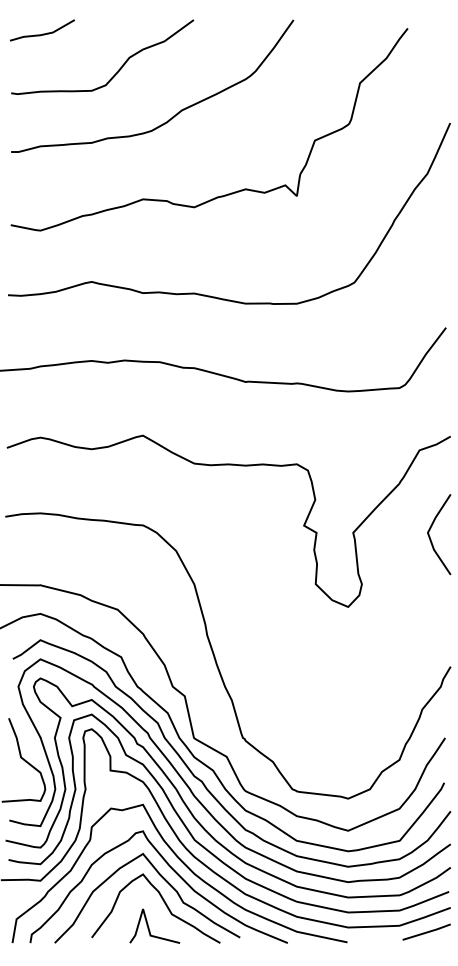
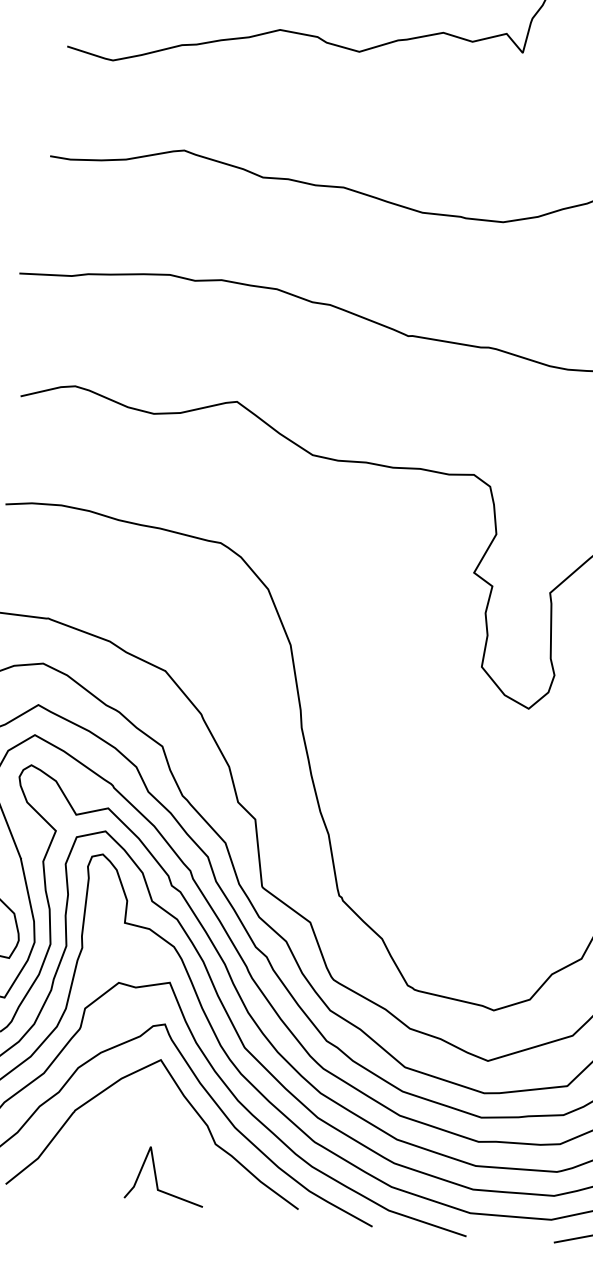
curve: (163, 902) -> (184, 1140), removed

